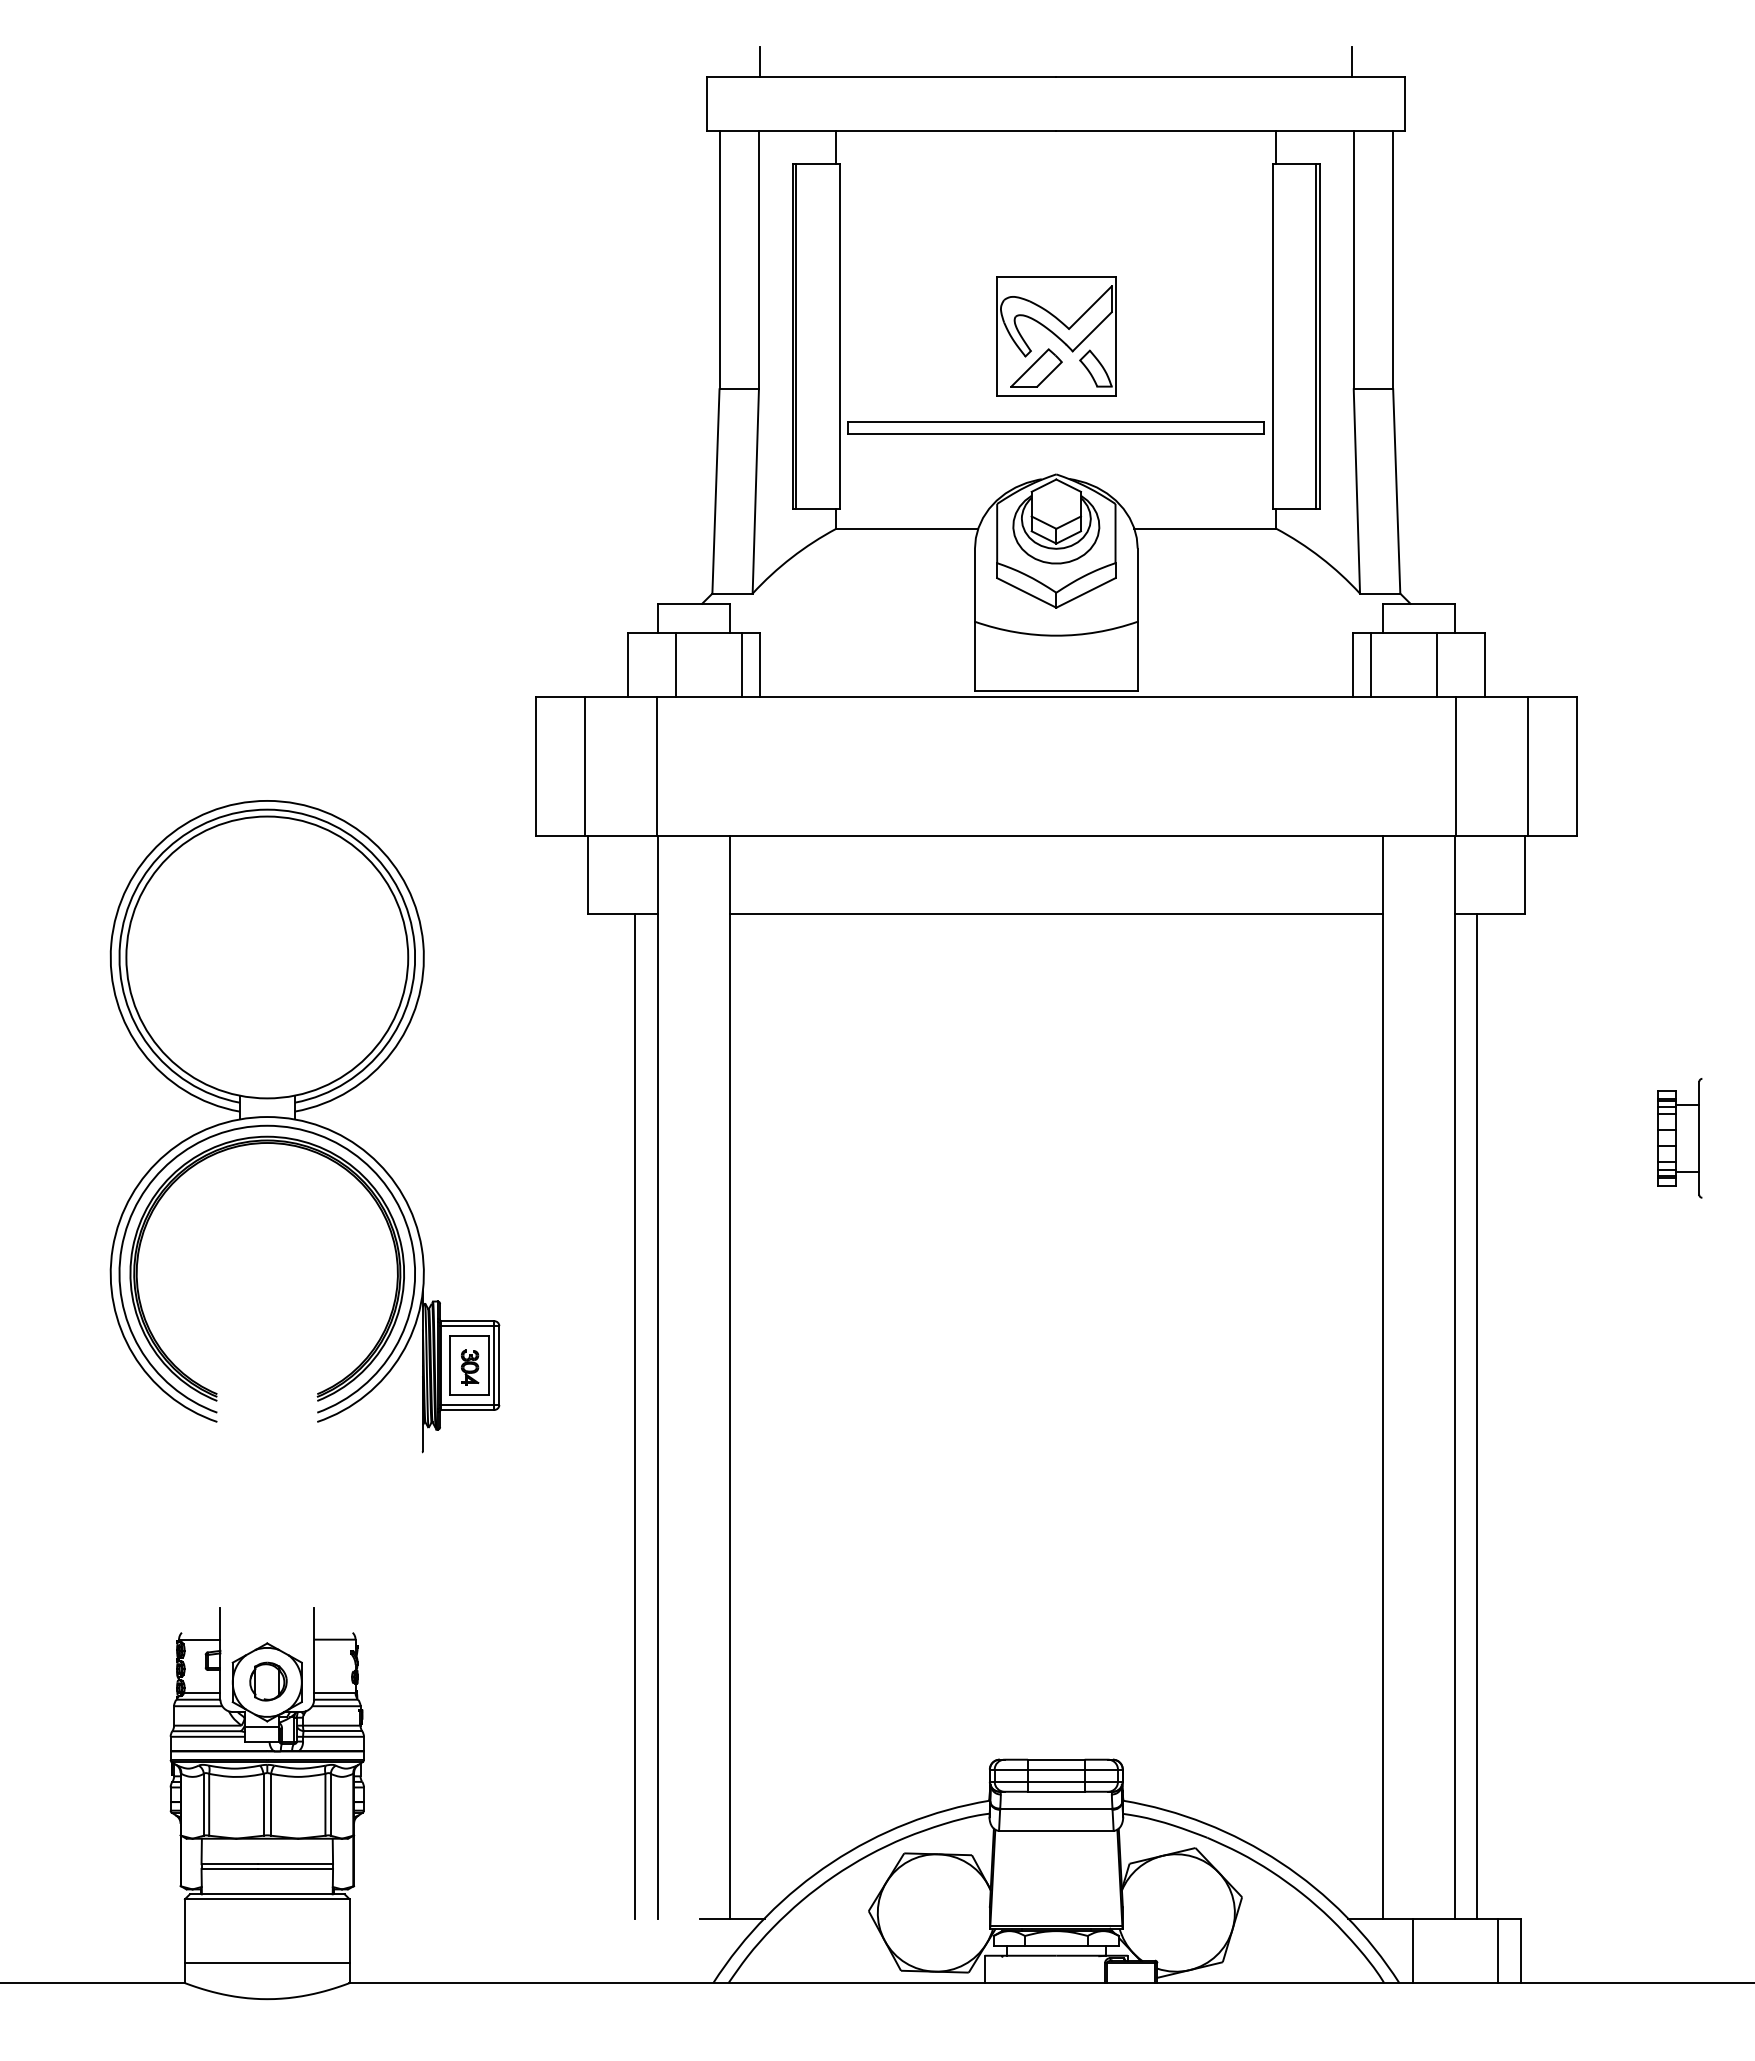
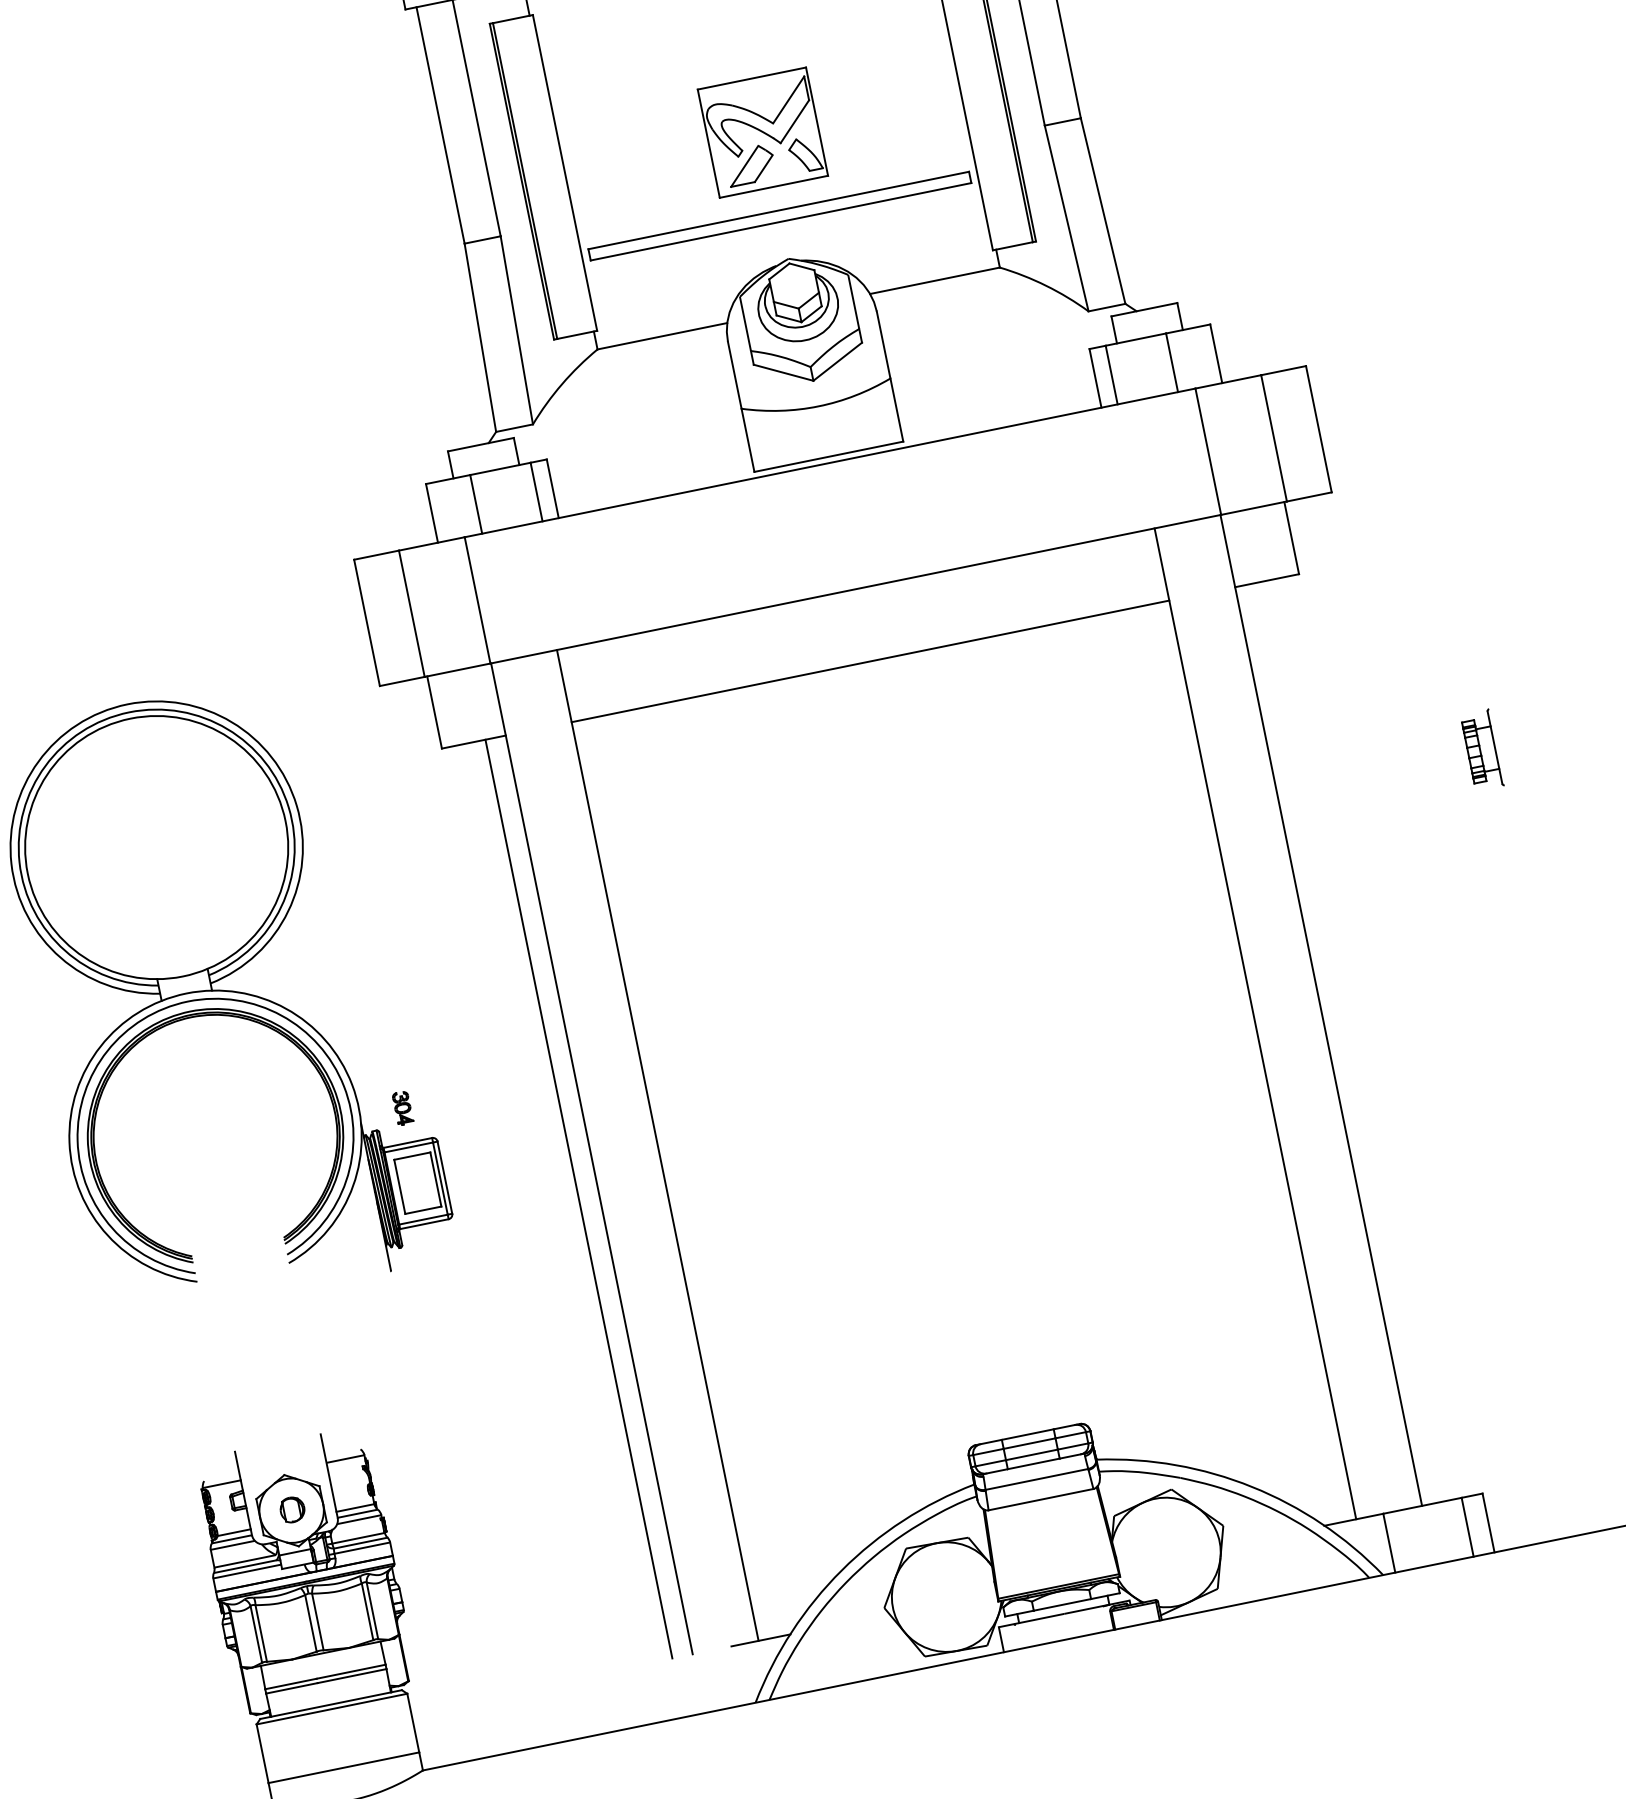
part: (1679, 1138) -> (1482, 750), size x0.7
part: (470, 1367) -> (403, 1107), moved
line: (1477, 1416) -> (1349, 1042), removed
part: (268, 1681) -> (292, 1509), size x0.7

